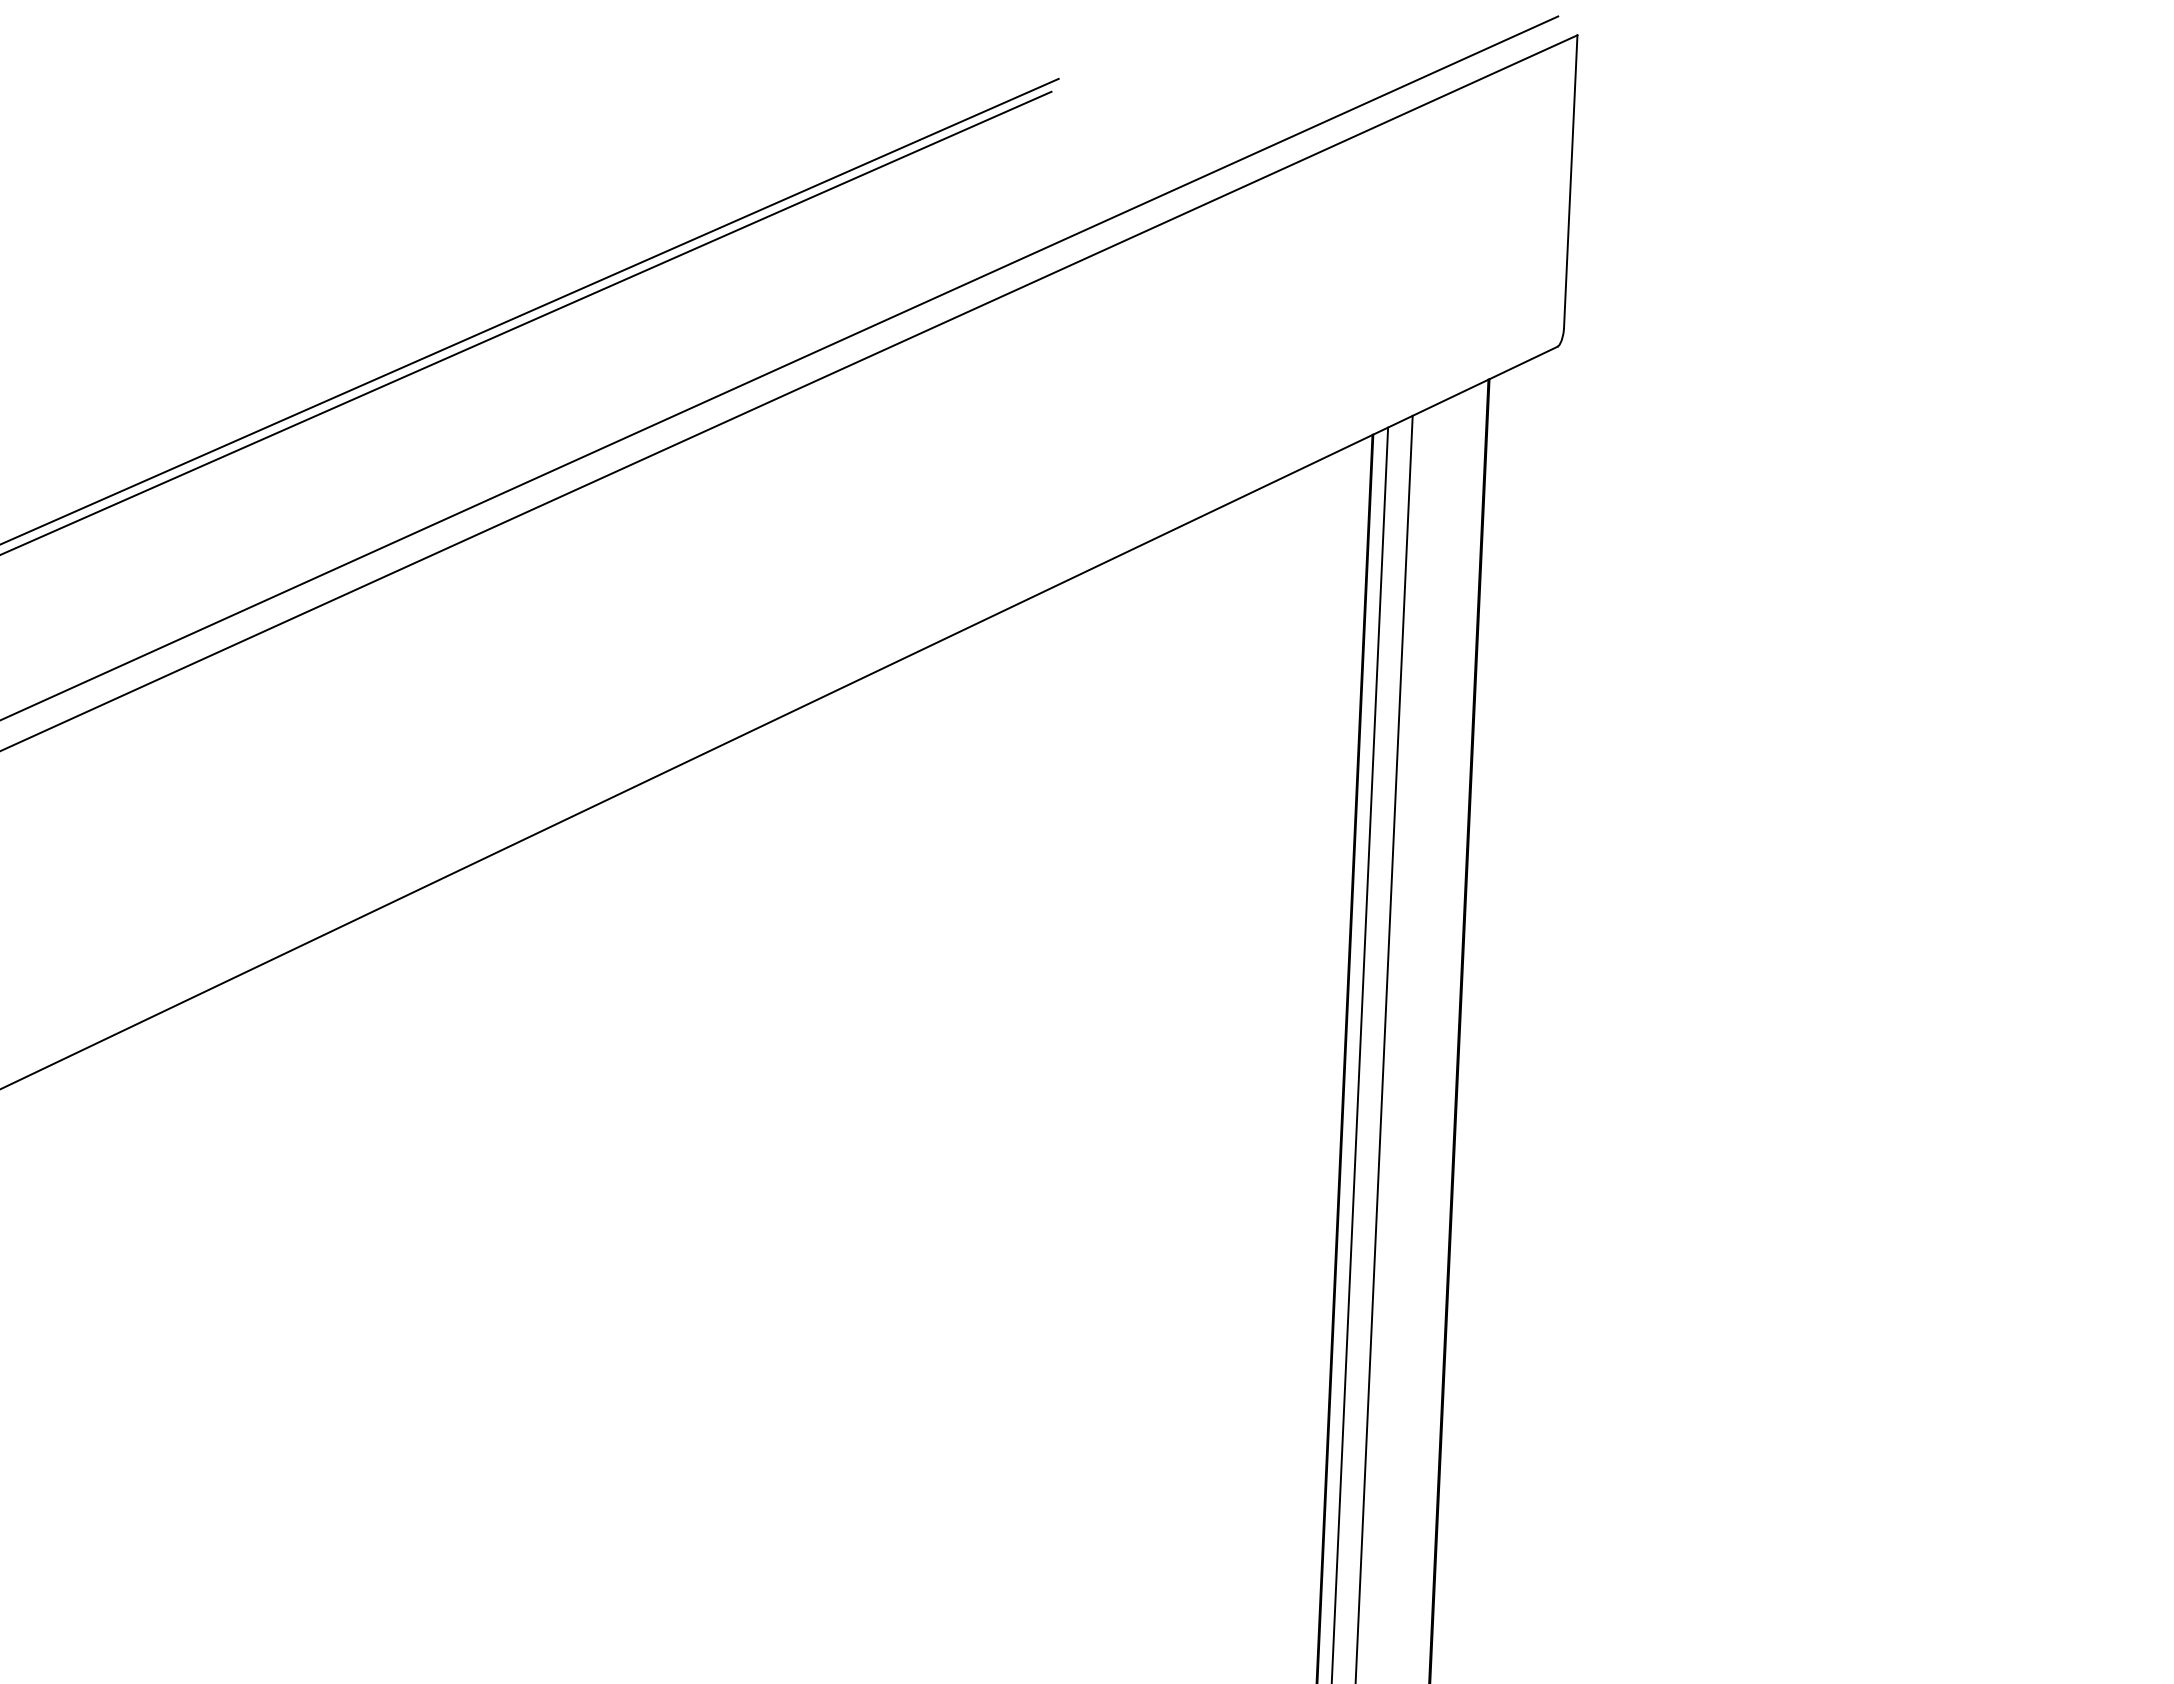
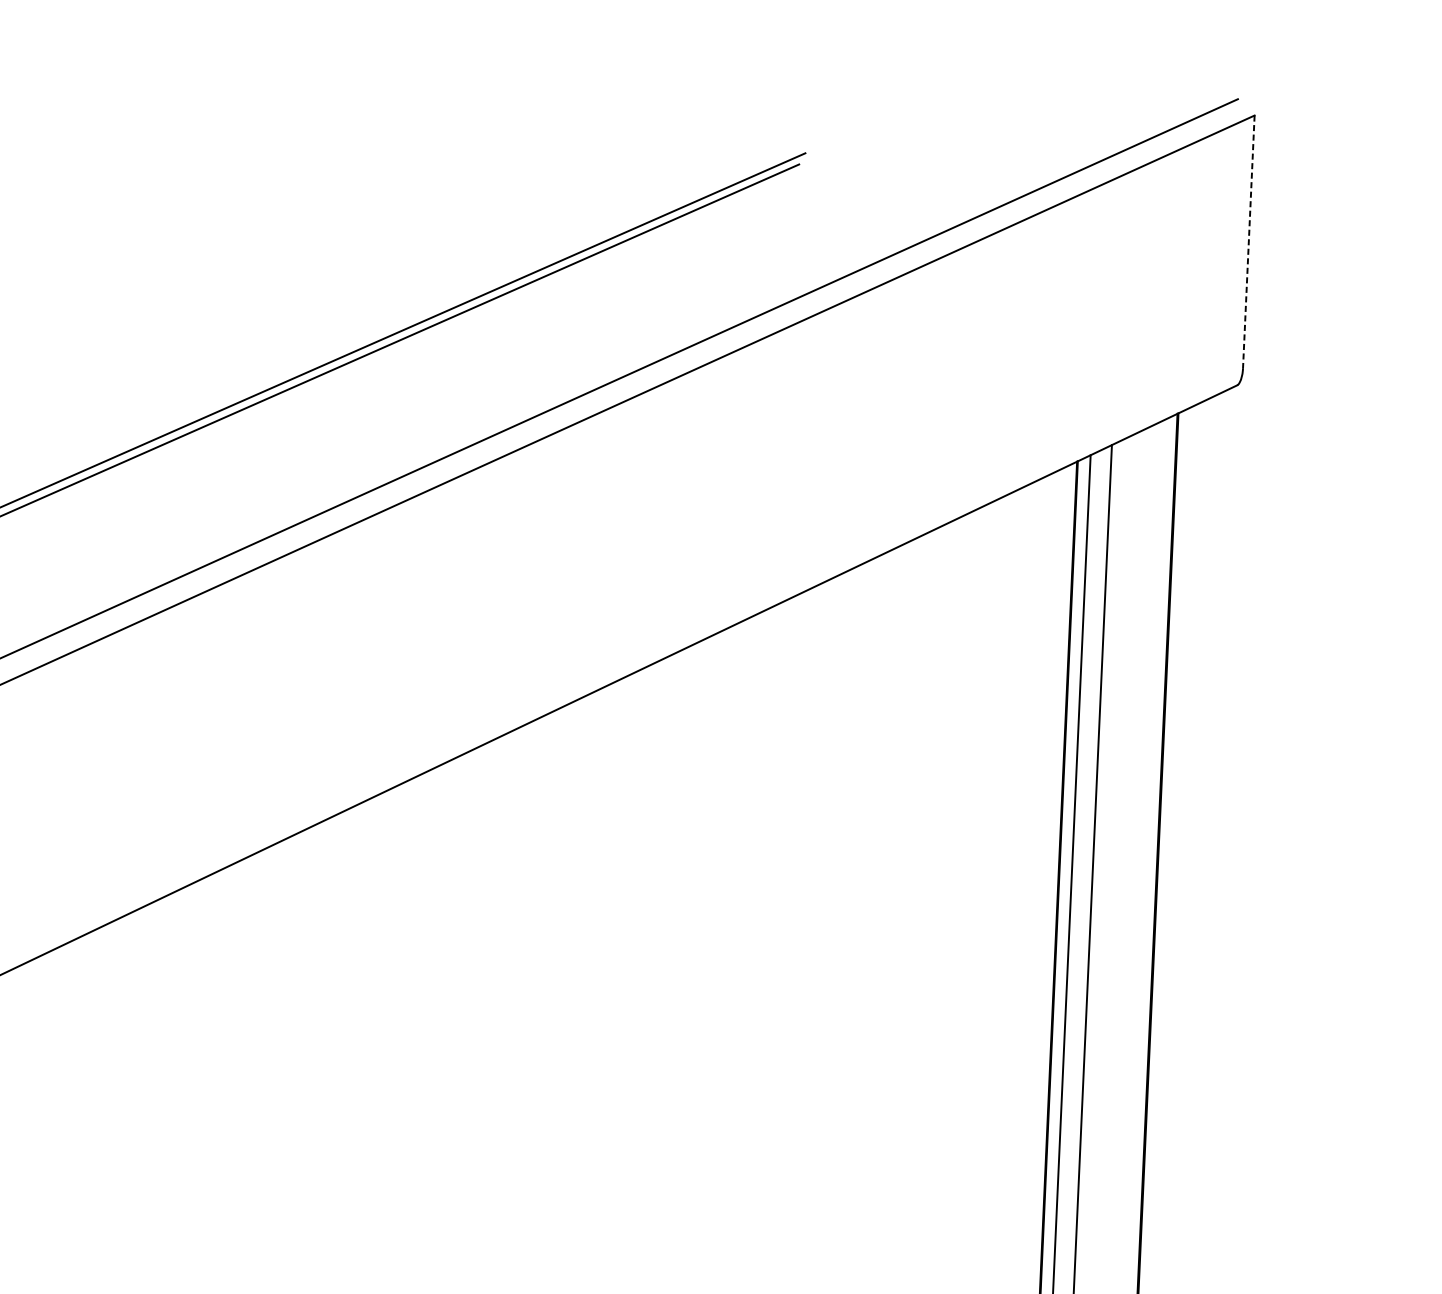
line: (1570, 182) -> (1248, 243), solid -> dashed

